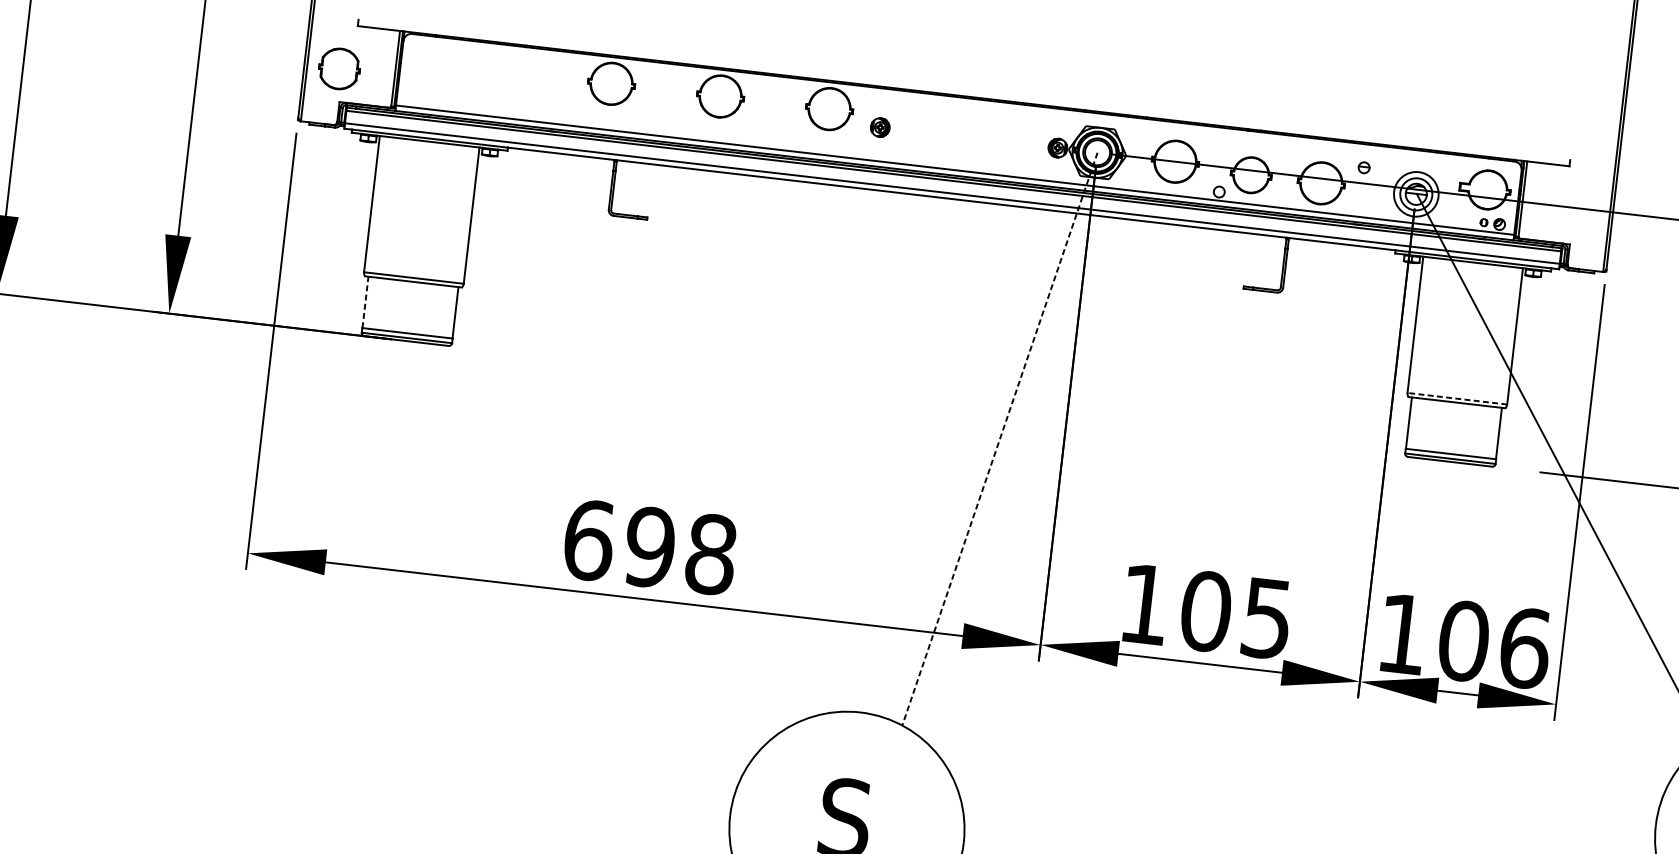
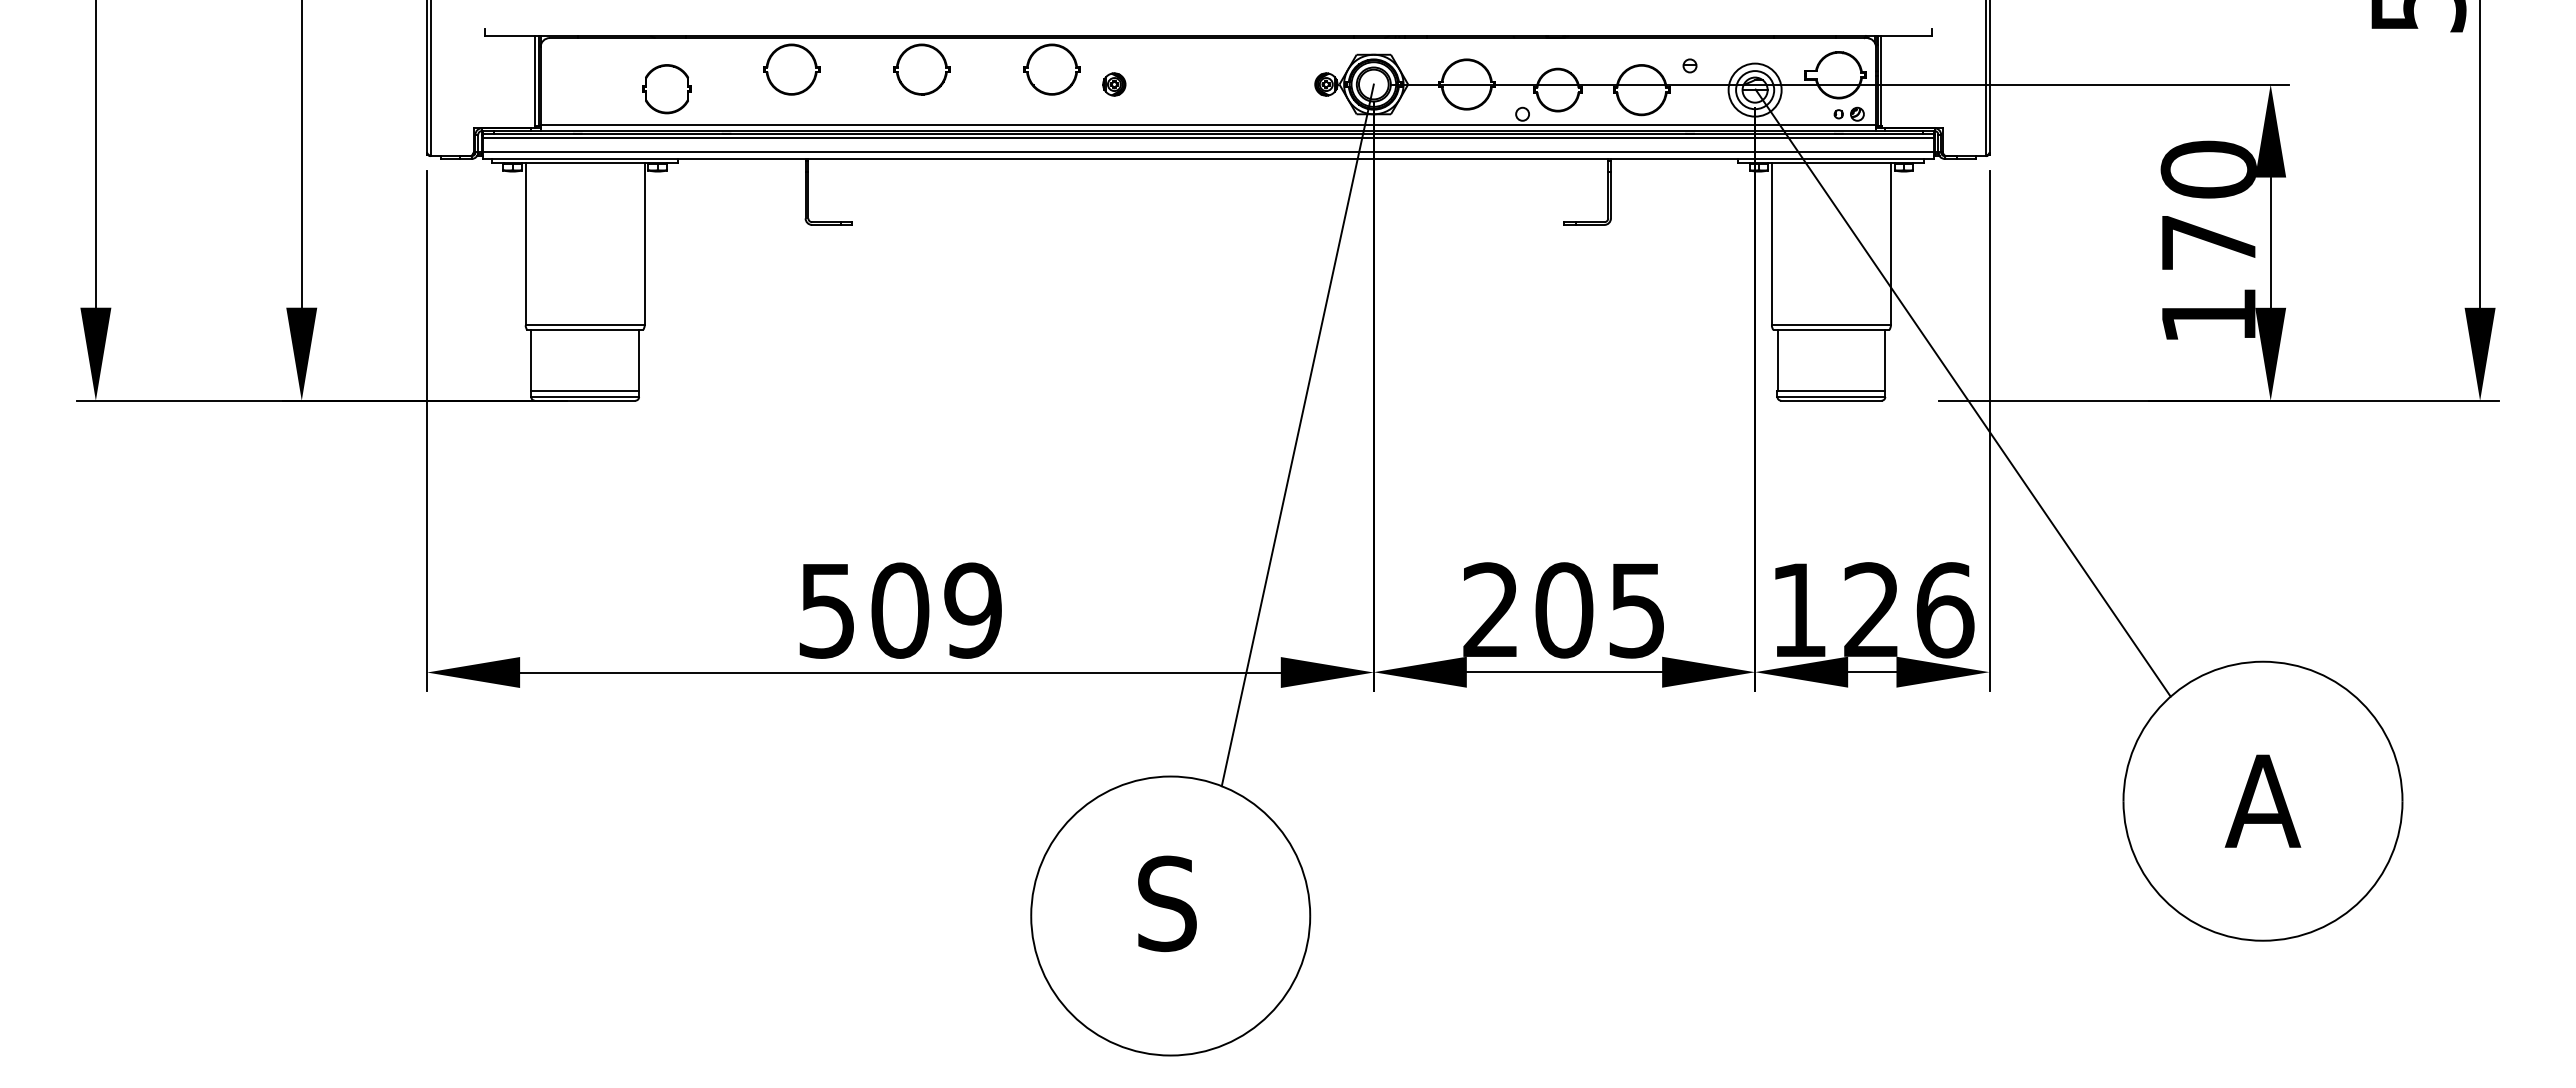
part: (339, 69) -> (666, 89), moved
line: (365, 302) -> (531, 360), dashed -> solid
line: (1457, 398) -> (1831, 325), dashed -> solid
line: (999, 439) -> (1297, 435), dashed -> solid
text: (650, 547) -> (900, 610), 698 -> 509
text: (1144, 603) -> (1490, 609), 105 -> 205
text: (1464, 641) -> (1872, 610), 106 -> 126

